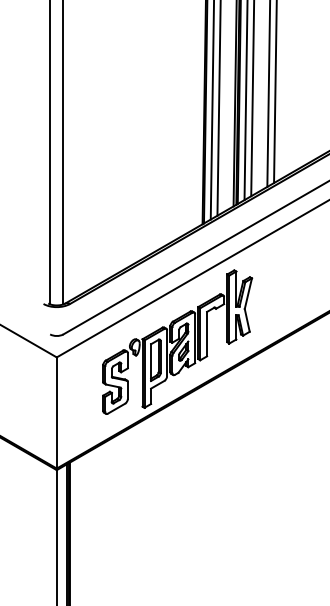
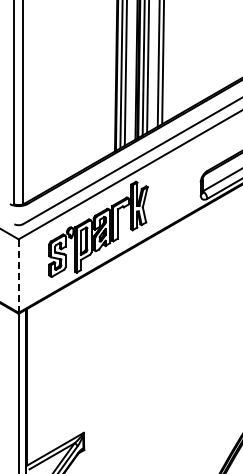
line: (56, 413) -> (18, 276), solid -> dashed

